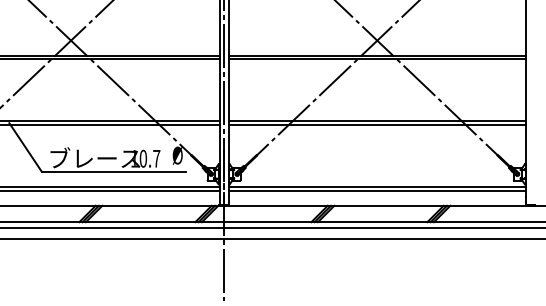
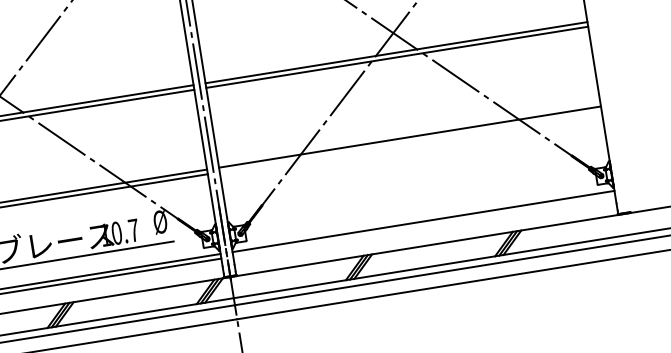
line: (376, 125) -> (409, 142), removed
line: (376, 190) -> (423, 226), removed

